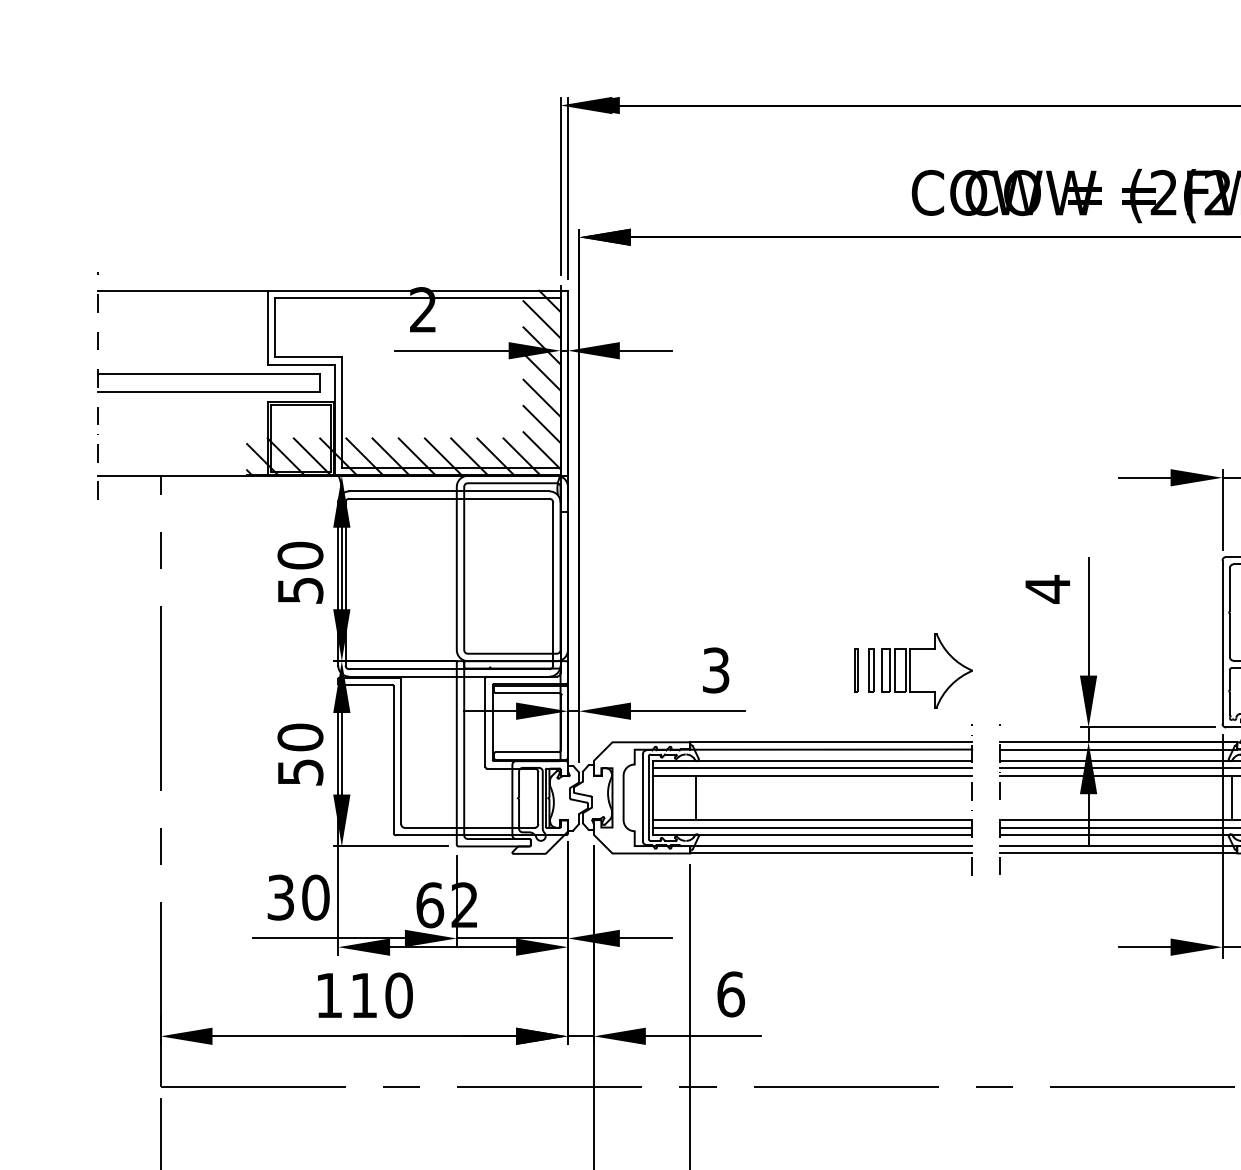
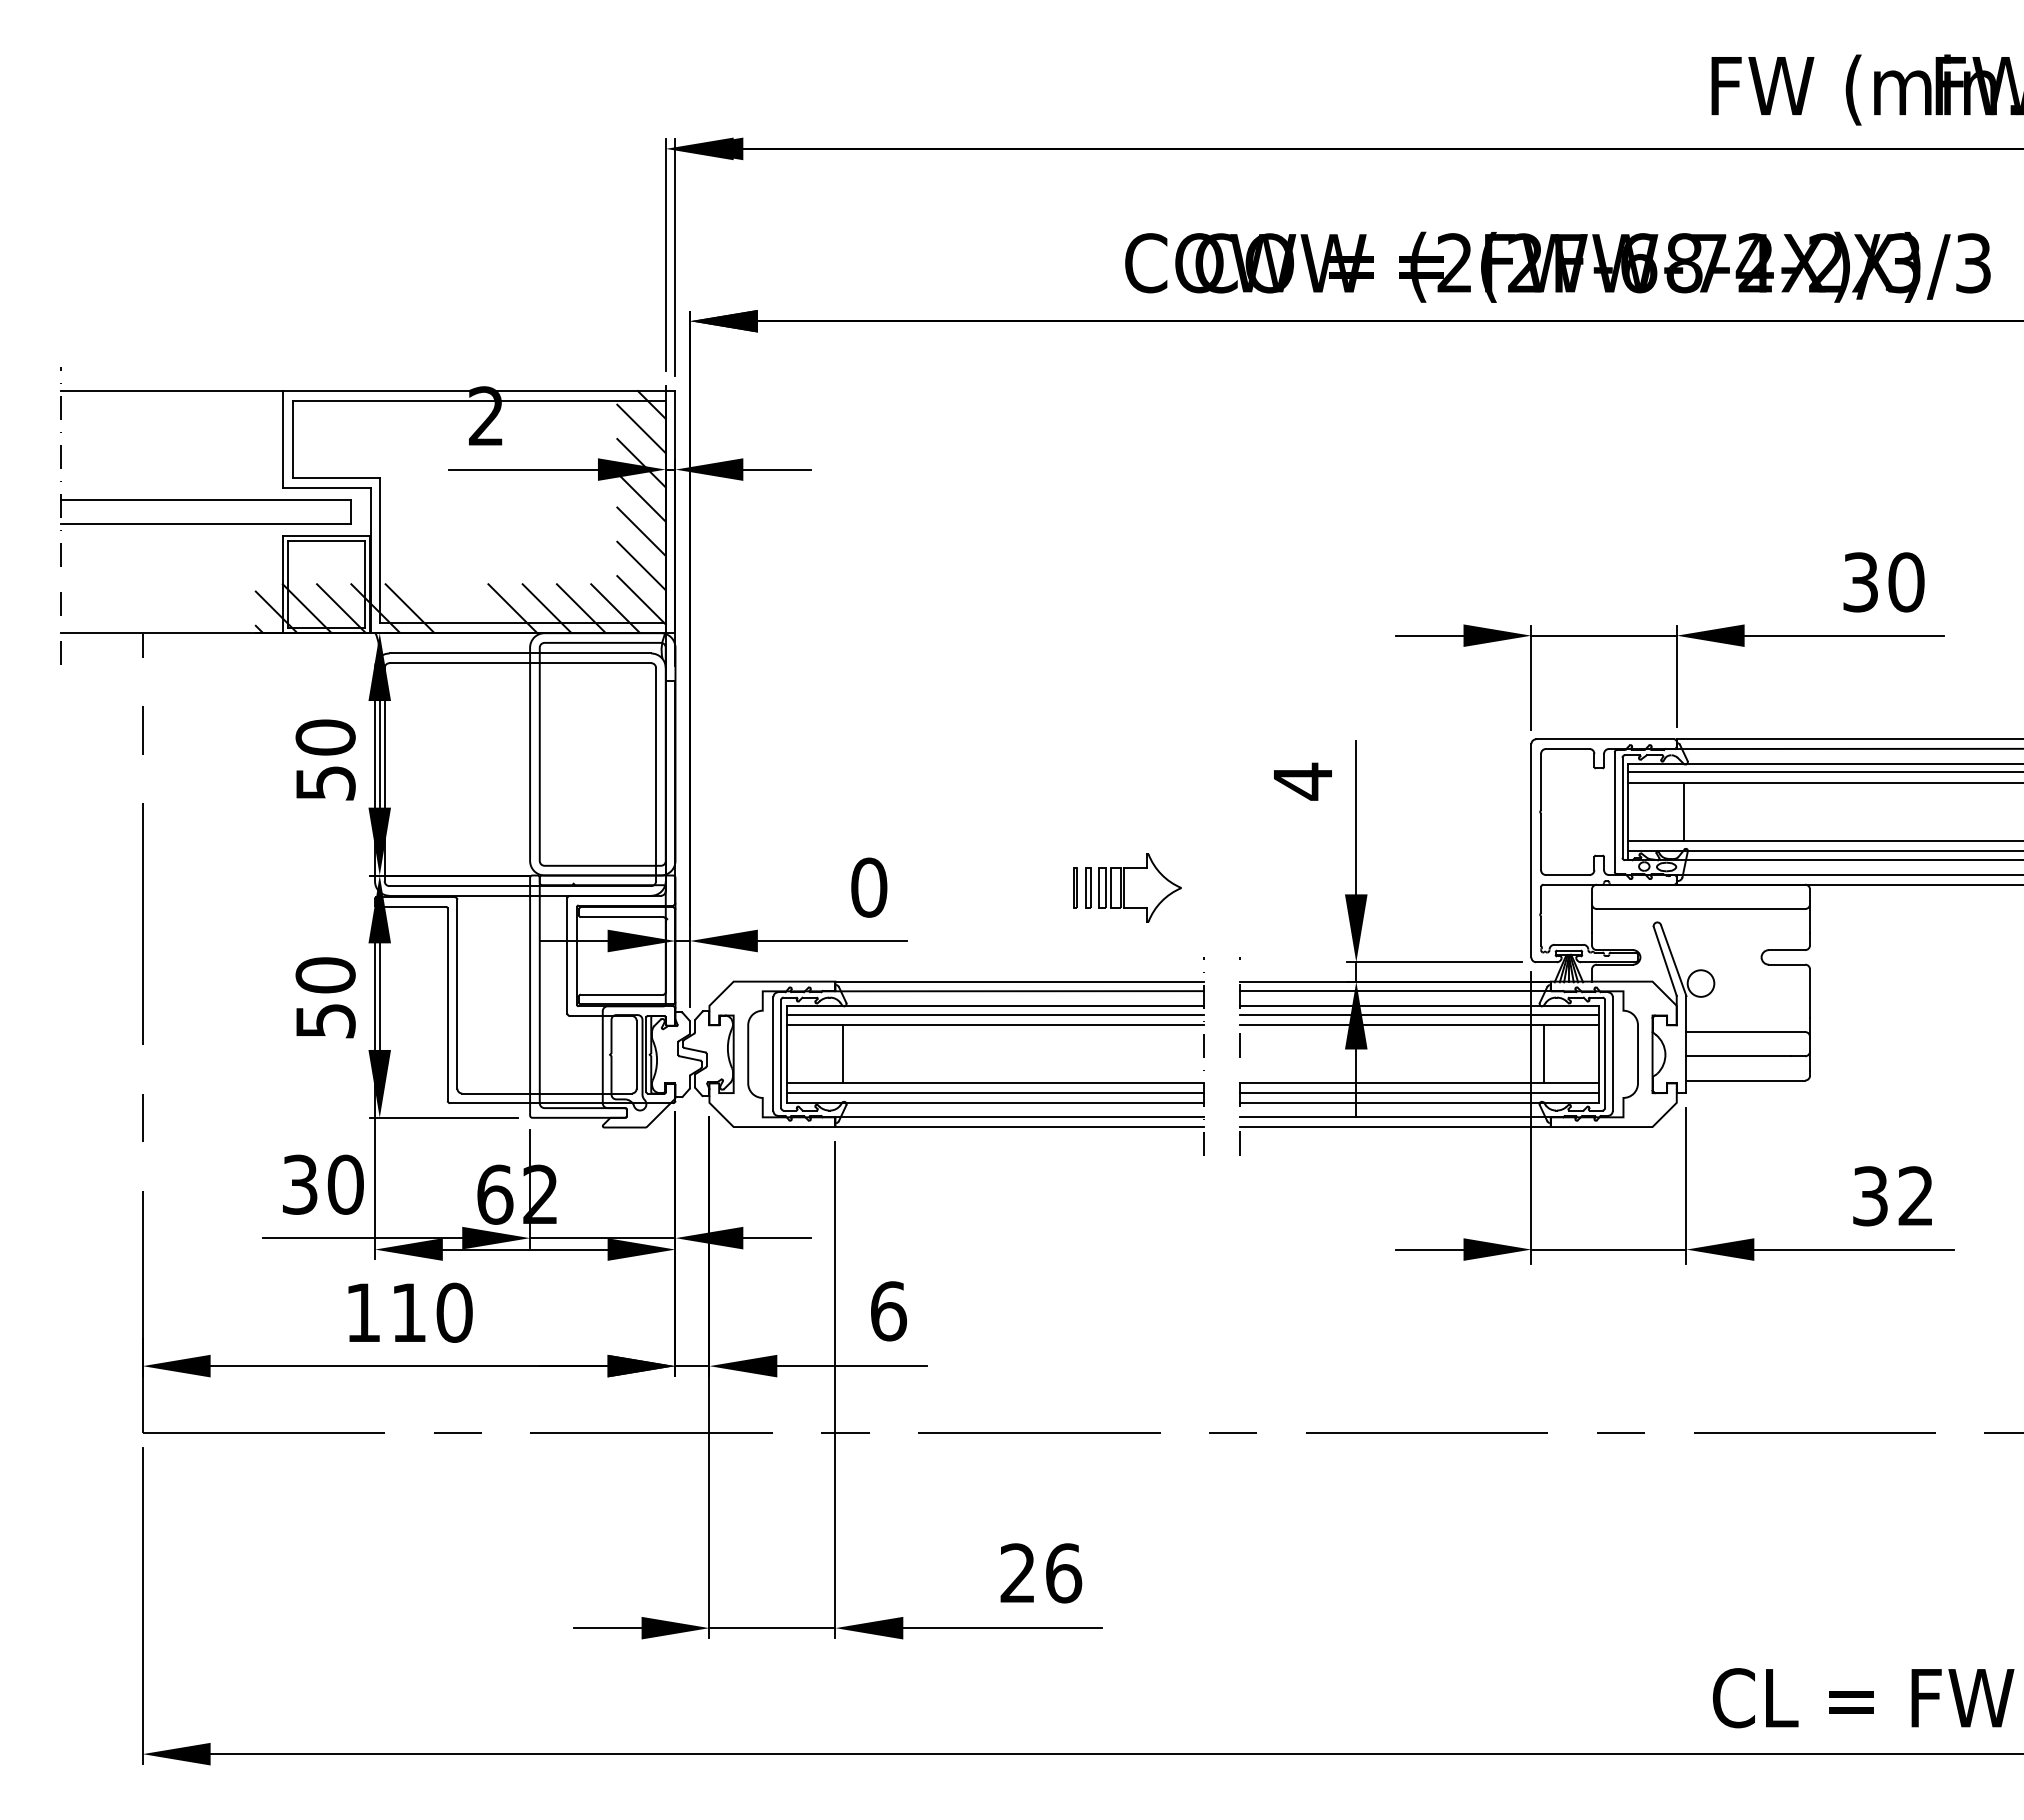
line: (390, 456) -> (443, 608), removed
line: (417, 456) -> (478, 608), removed
text: (716, 670) -> (869, 887), 3 -> 0
part: (913, 670) -> (1127, 887), size x0.7

